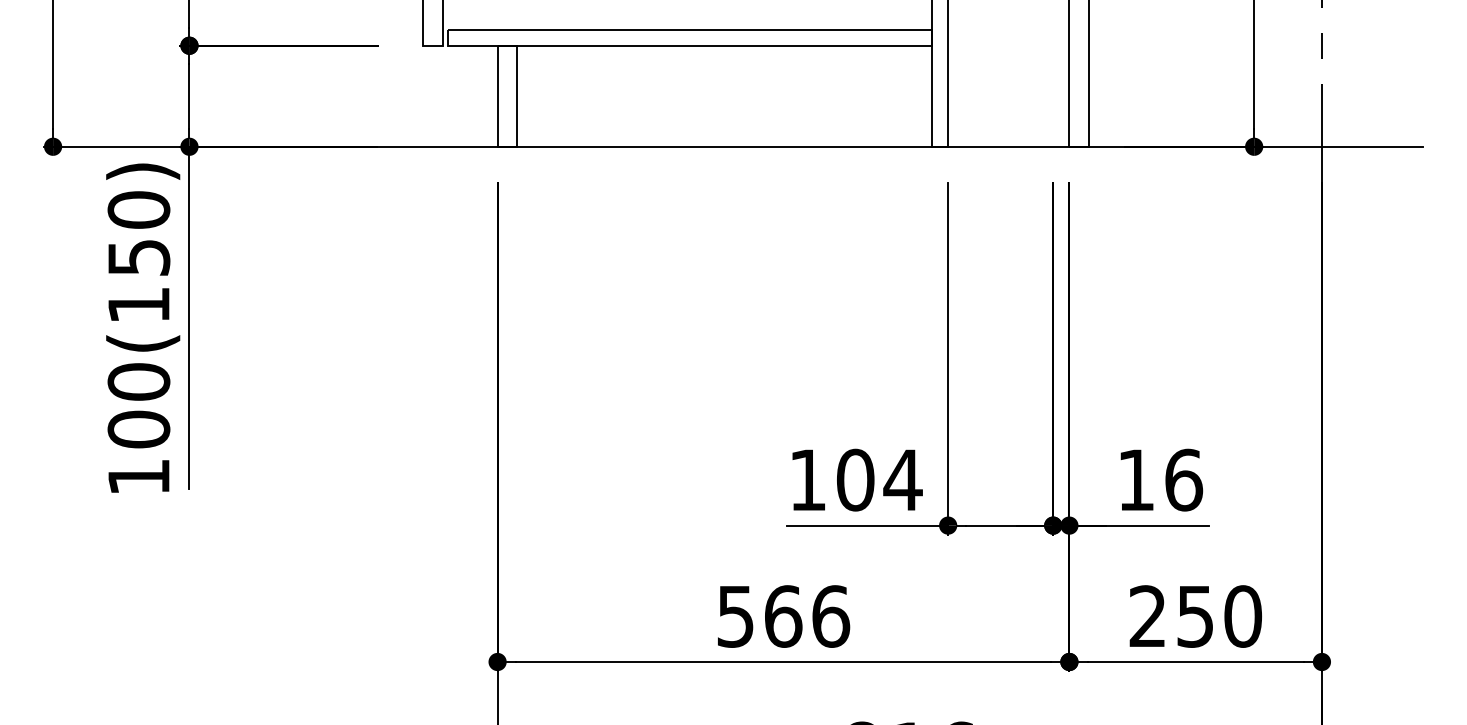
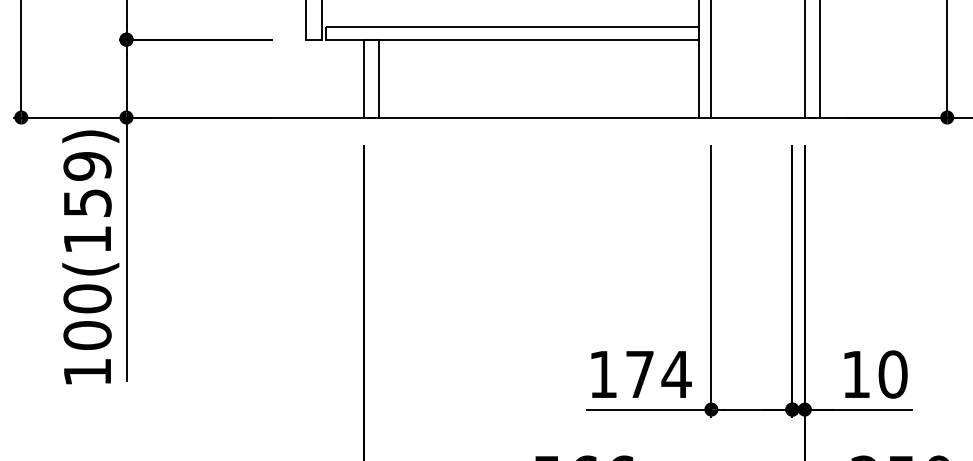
text: (138, 210) -> (87, 166), 100(150) -> 100(159)
text: (855, 479) -> (639, 374), 104 -> 174
text: (1184, 479) -> (893, 374), 16 -> 10

